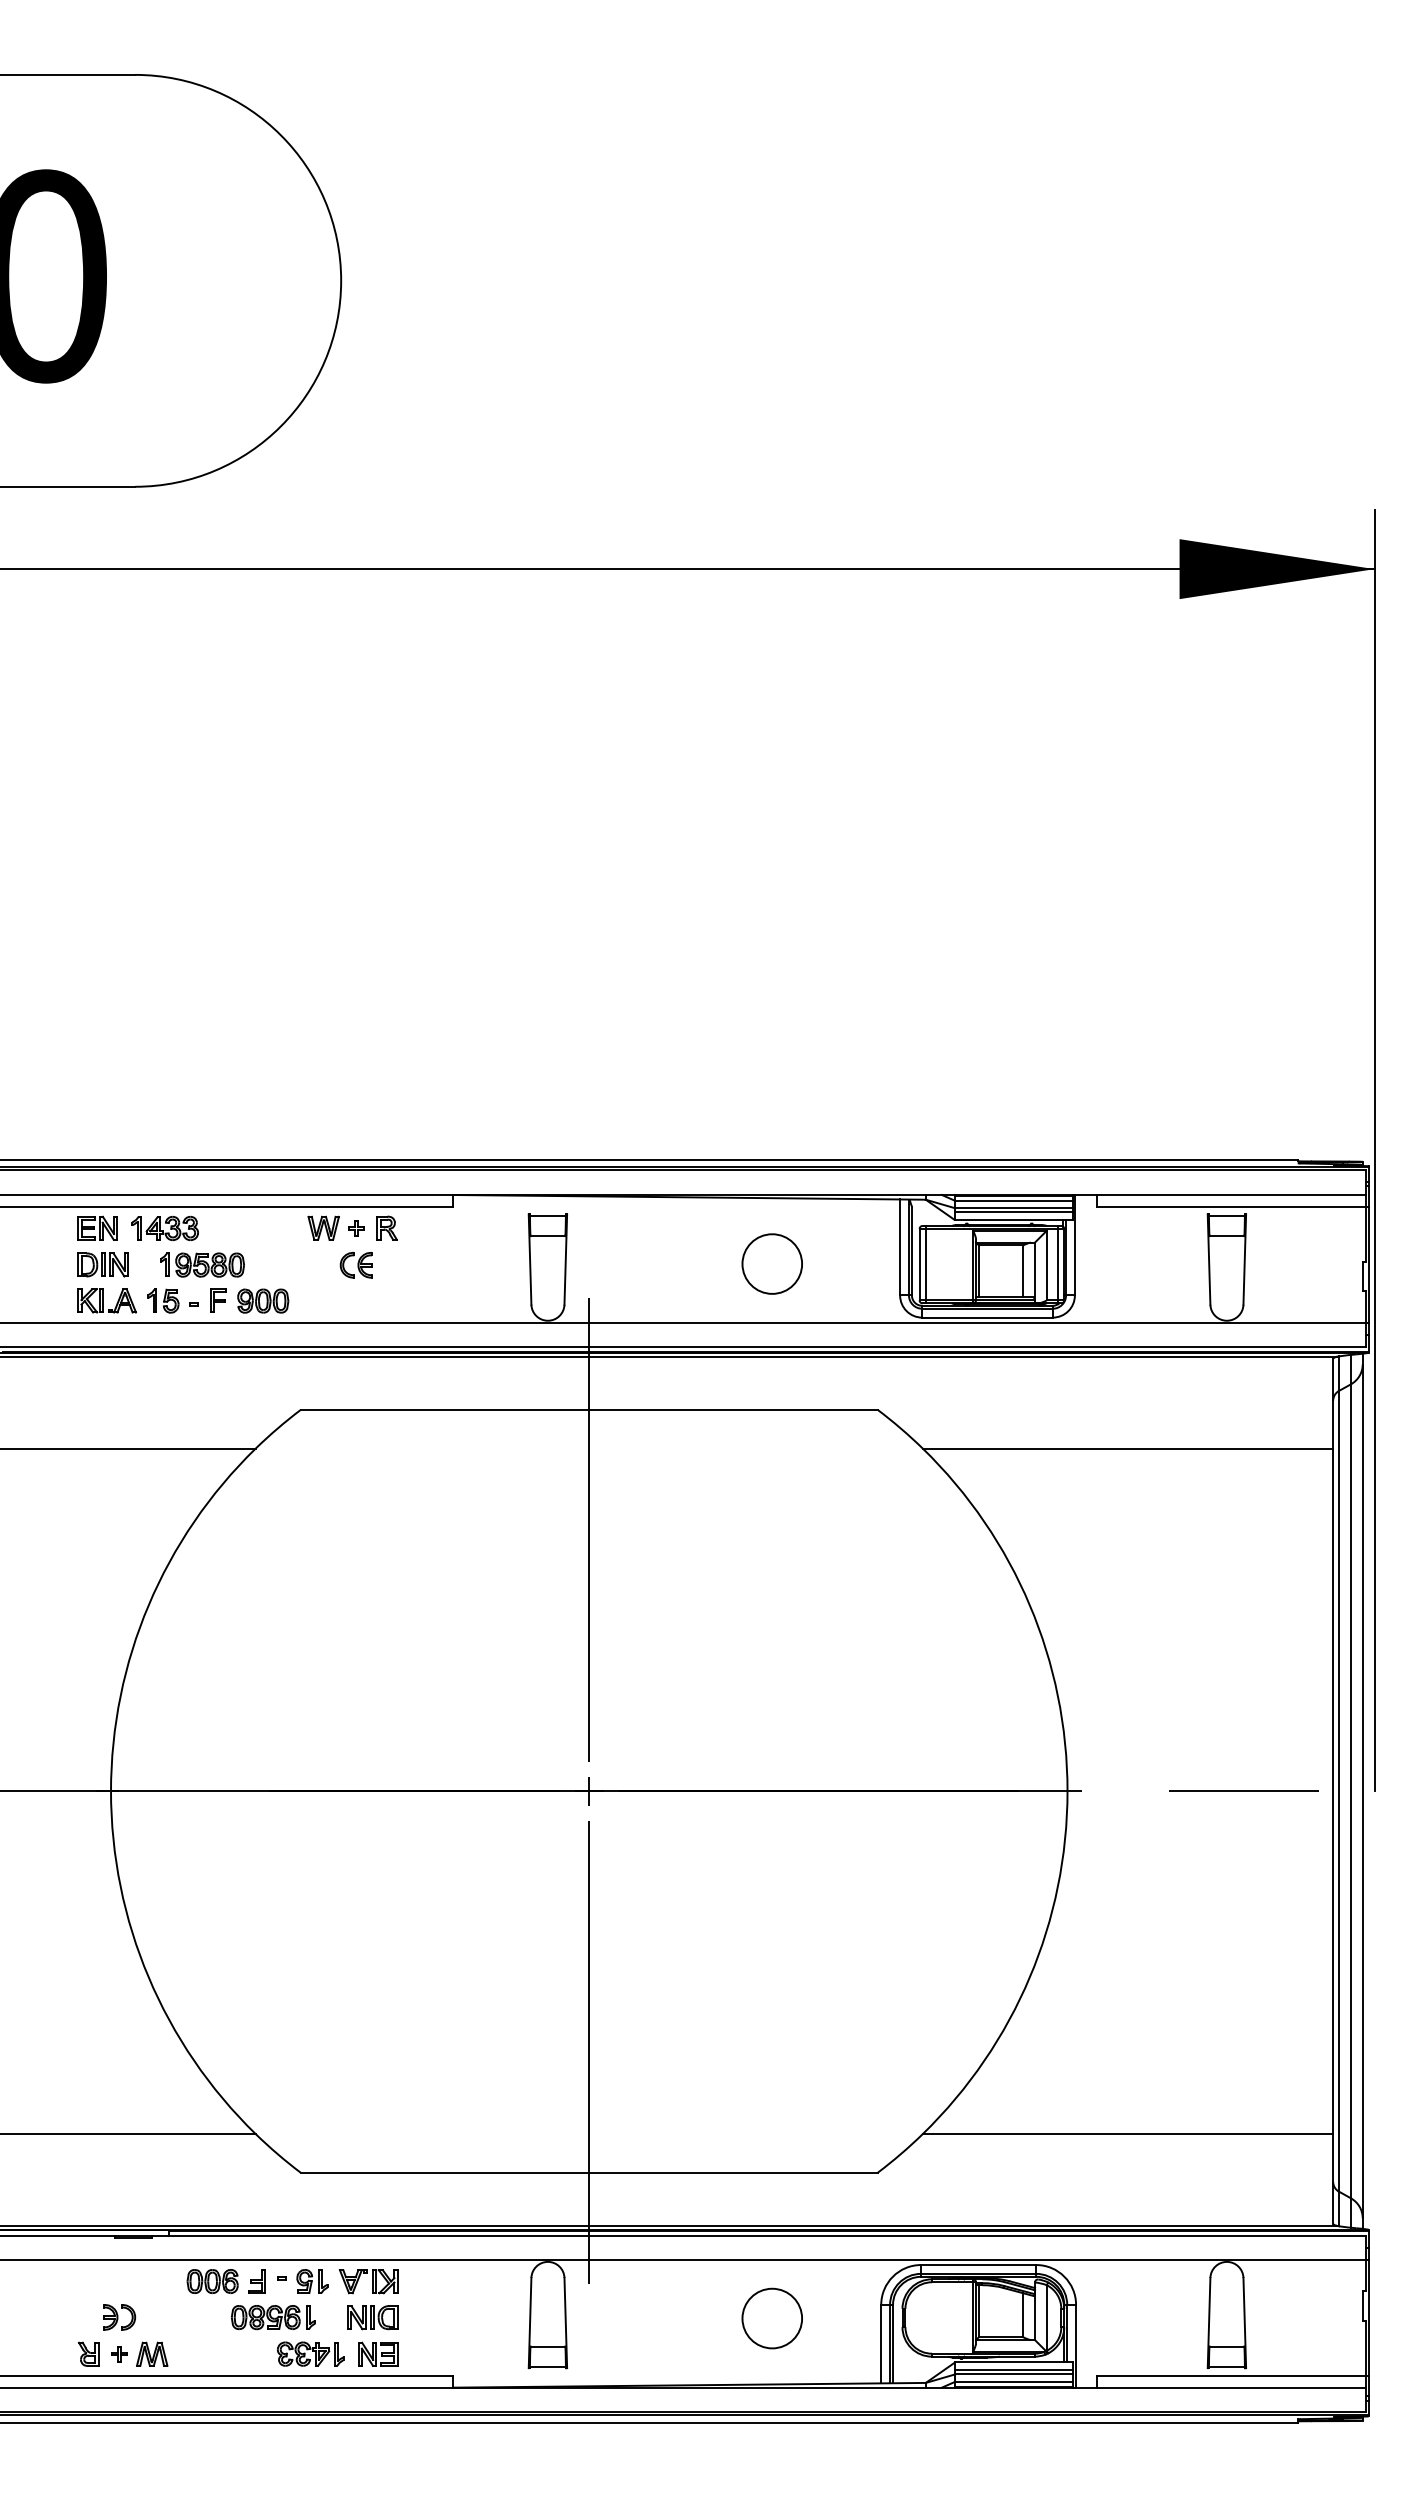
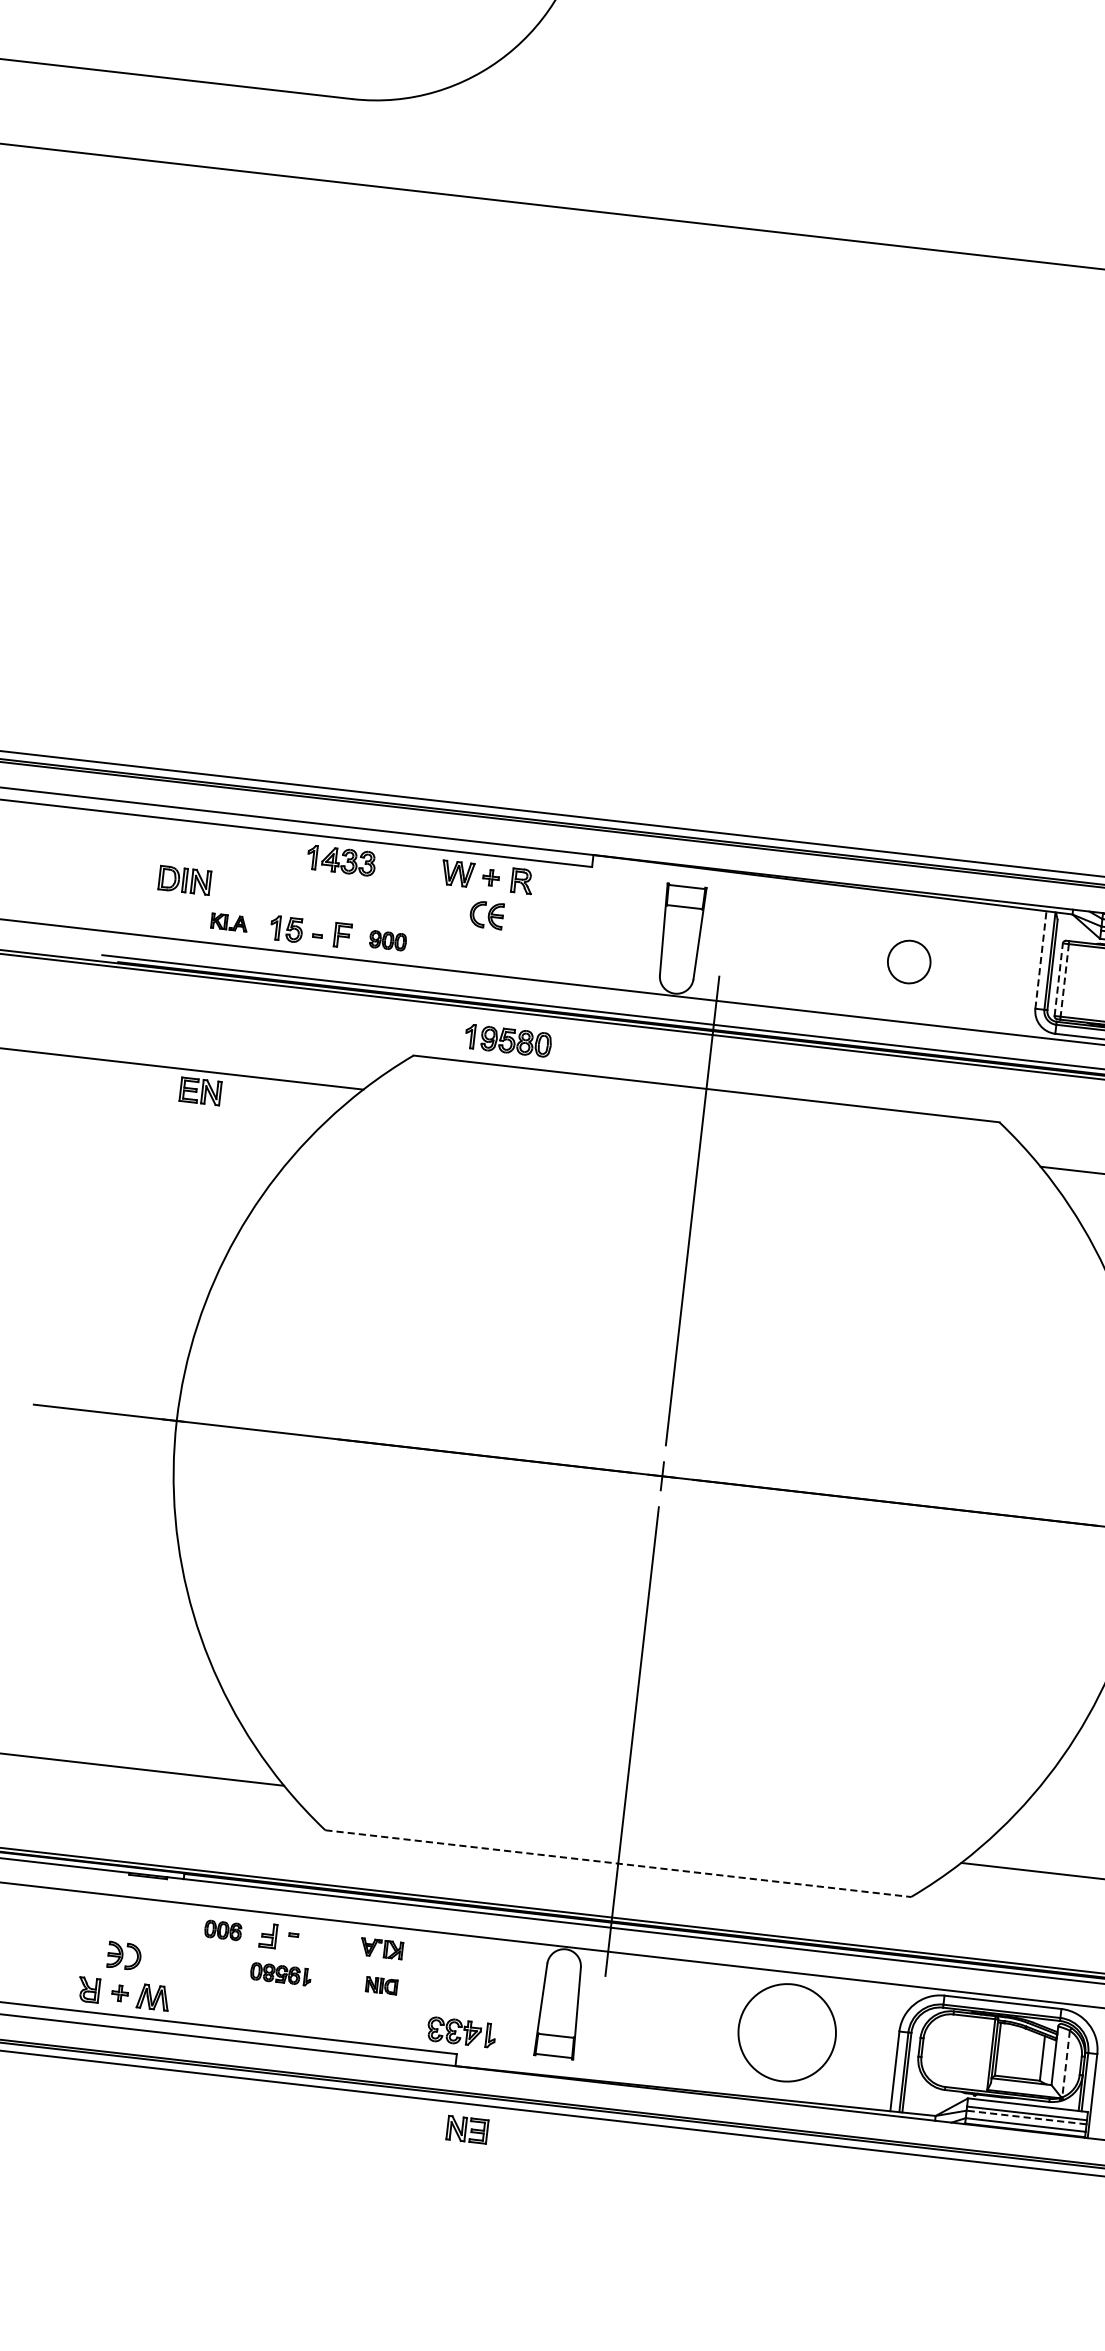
part: (97, 1227) -> (200, 1090), moved
part: (164, 1228) -> (340, 860), moved
line: (900, 1246) -> (1041, 959), solid -> dashed
circle: (772, 1263) -> (909, 961), size x0.7
part: (102, 1264) -> (184, 879), moved
part: (202, 1264) -> (508, 1040), moved
line: (919, 1264) -> (1058, 979), solid -> dashed
line: (925, 1264) -> (1064, 980), solid -> dashed
part: (106, 1300) -> (228, 922), size x0.6
part: (263, 1300) -> (388, 940), size x0.7
line: (589, 2172) -> (618, 1863), solid -> dashed
part: (212, 2281) -> (223, 1930), size x0.7
part: (312, 2281) -> (324, 1942), removed
part: (368, 2281) -> (381, 1948), size x0.7
part: (273, 2317) -> (280, 1974), size x0.7
part: (372, 2317) -> (381, 1985), size x0.6
line: (1046, 2317) -> (1065, 2063), solid -> dashed
circle: (772, 2318) -> (787, 2032), size x1.6
part: (310, 2353) -> (461, 2031), moved
part: (378, 2353) -> (467, 2129), moved
line: (1013, 2374) -> (1025, 2117), solid -> dashed

